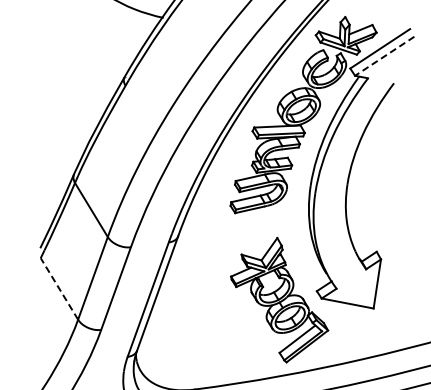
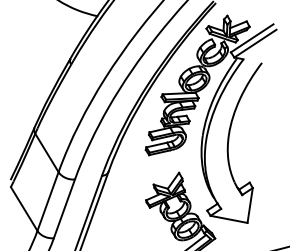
line: (384, 56) -> (255, 43), dashed -> solid
line: (59, 288) -> (24, 208), dashed -> solid

